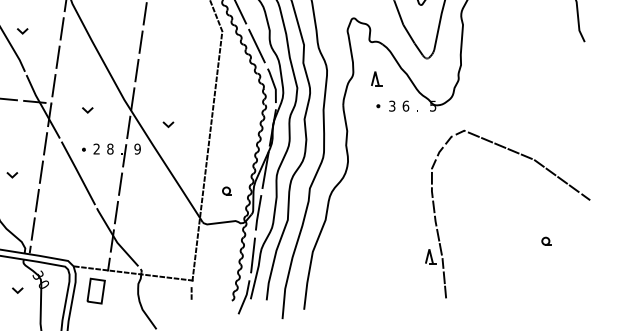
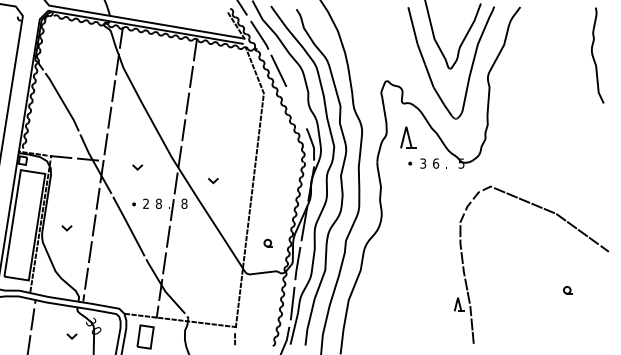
line: (21, 31) -> (75, 93), removed
line: (257, 46) -> (296, 107), removed
part: (376, 79) -> (408, 138), size x1.6
text: (137, 148) -> (184, 203), 9 -> 8

